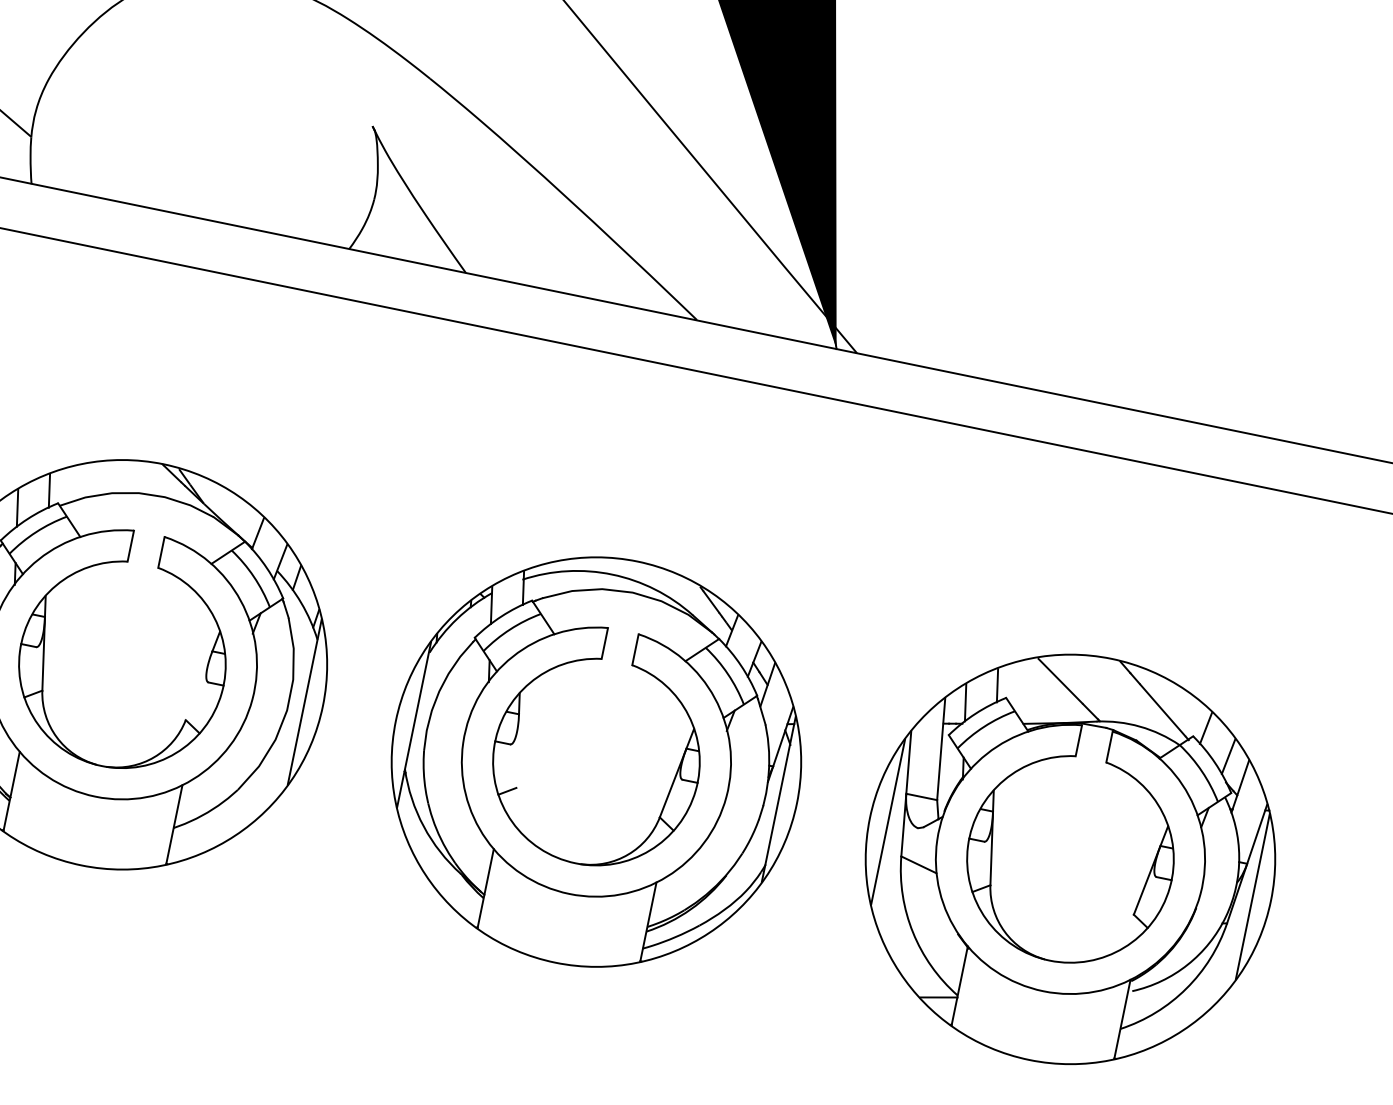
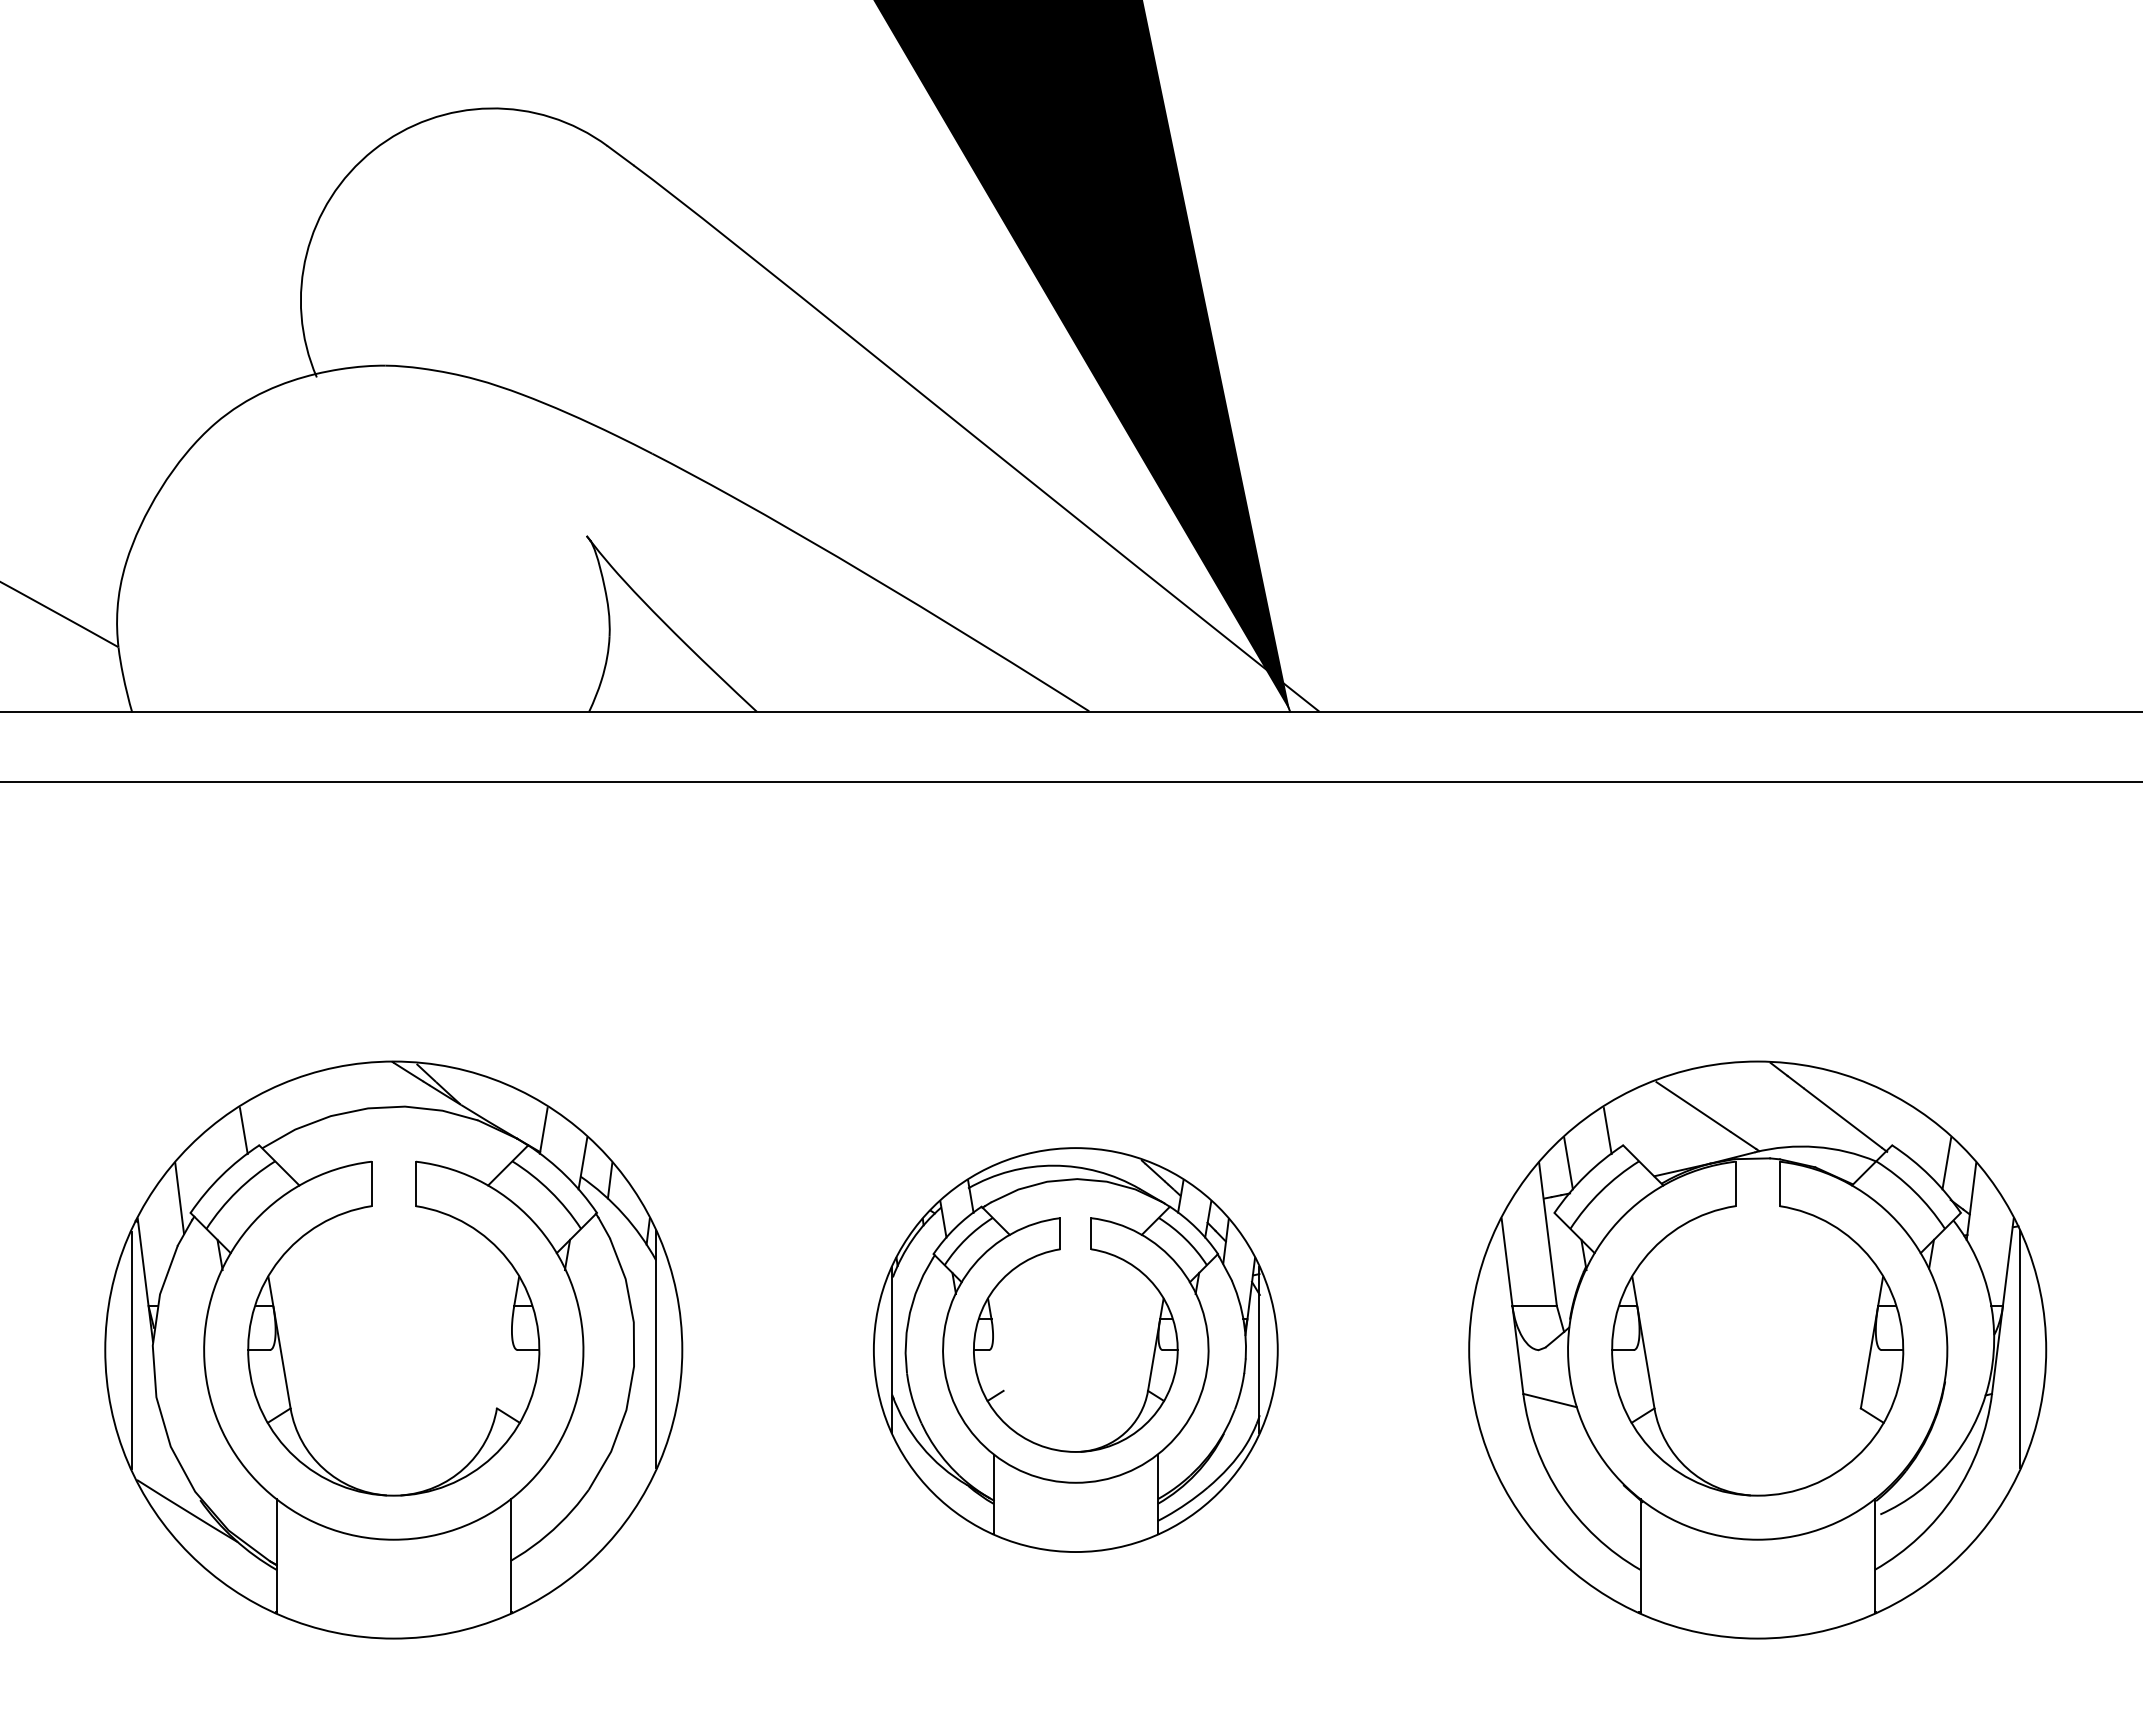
line: (17, 508) -> (204, 1163), removed
line: (1205, 728) -> (1907, 1131), removed
part: (596, 761) -> (1075, 1349), size x0.7
line: (888, 821) -> (1495, 1349), removed
line: (938, 997) -> (1614, 1577), removed

